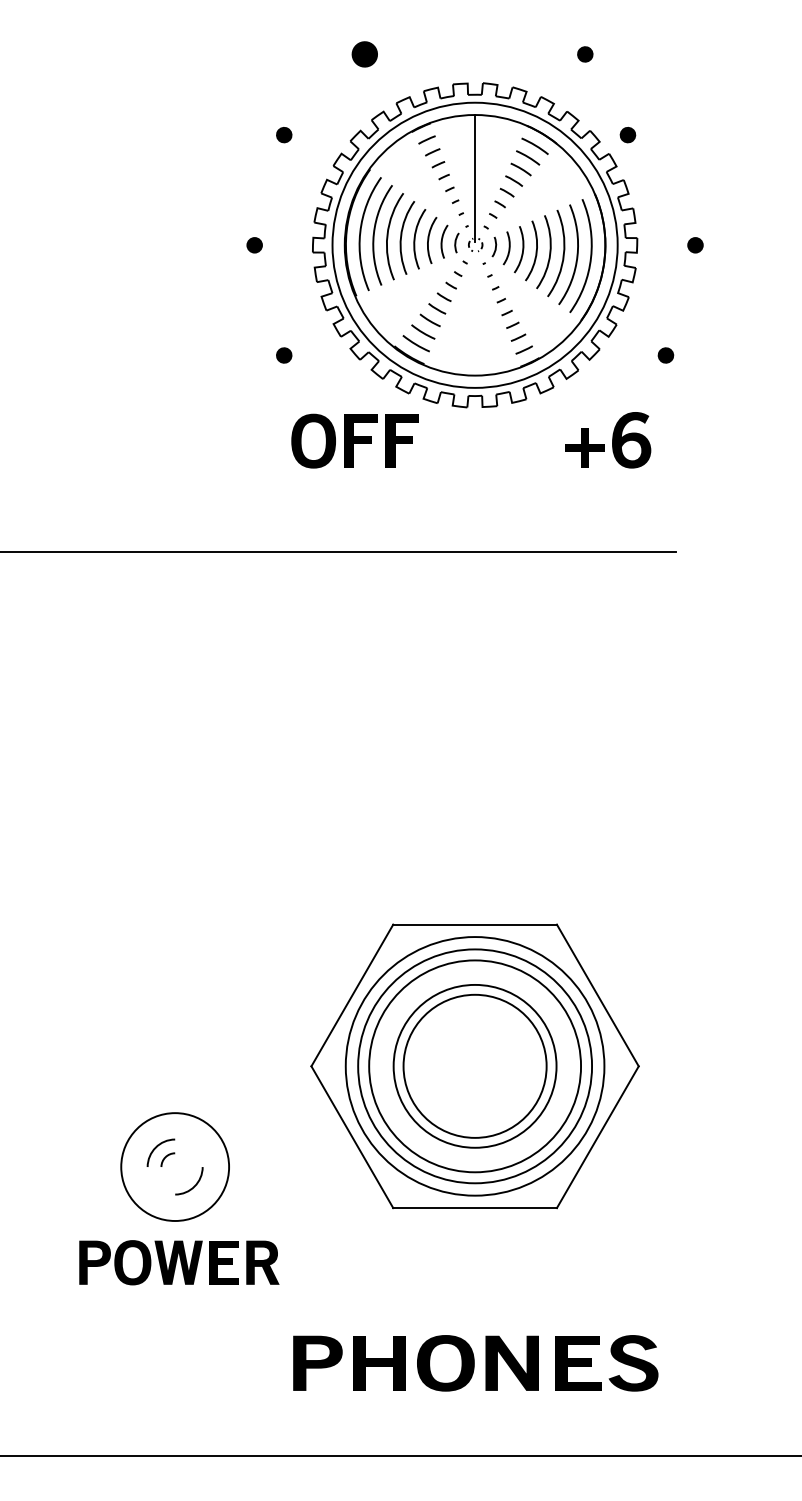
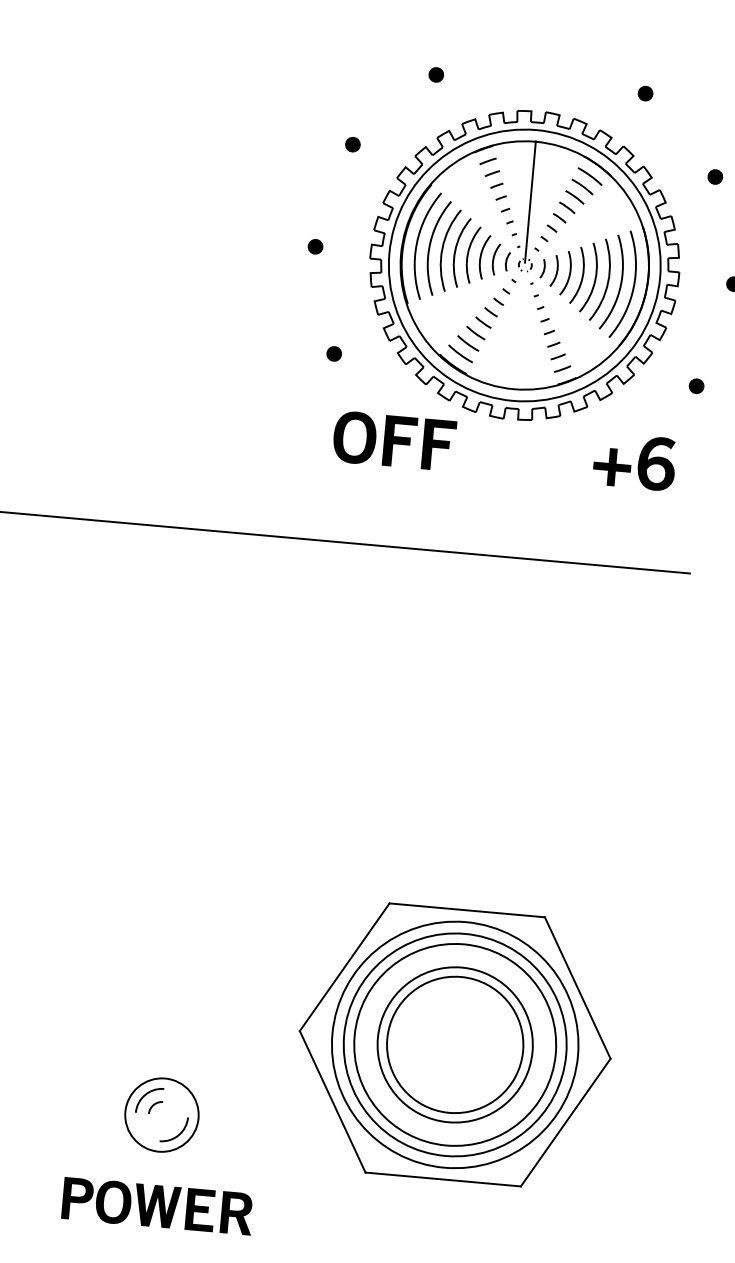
part: (364, 54) -> (435, 74), size x0.62
part: (627, 134) -> (714, 176), moved
circle: (174, 1166) -> (161, 1114), size x0.71

